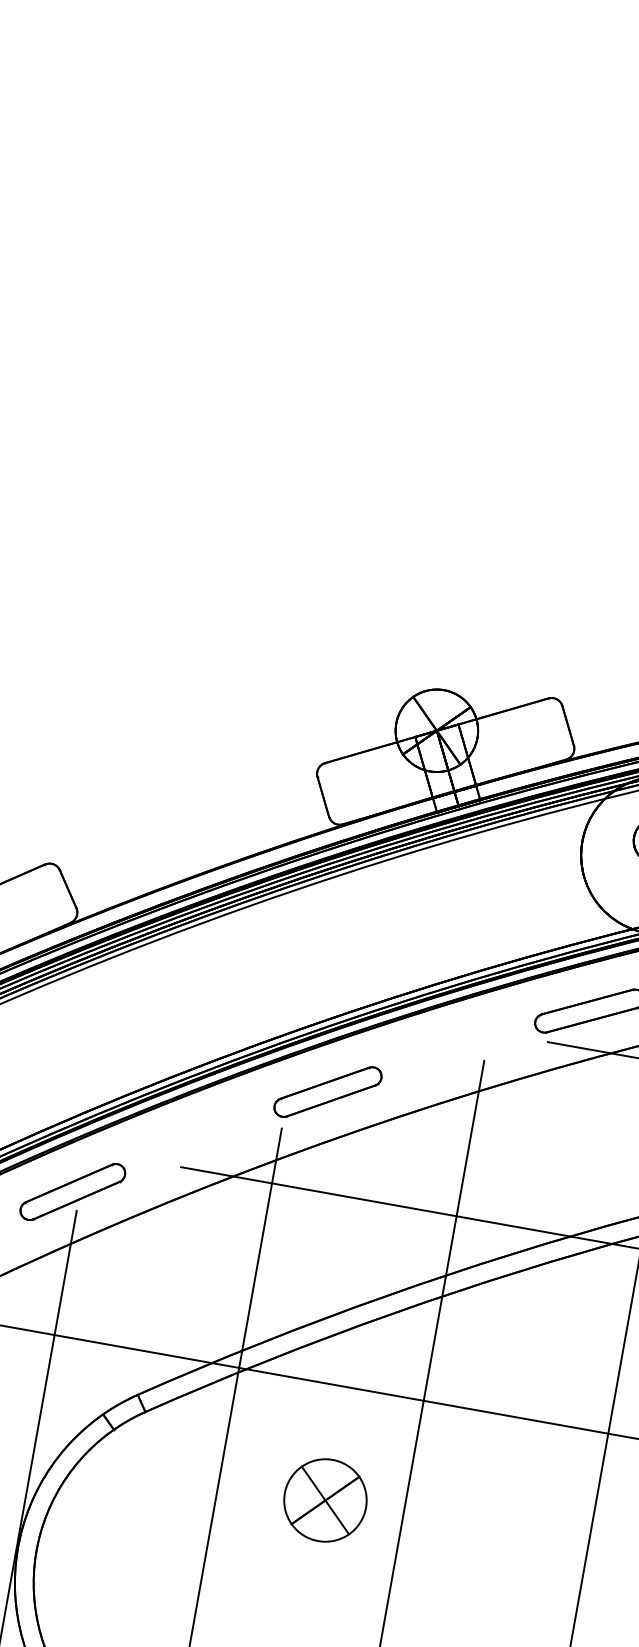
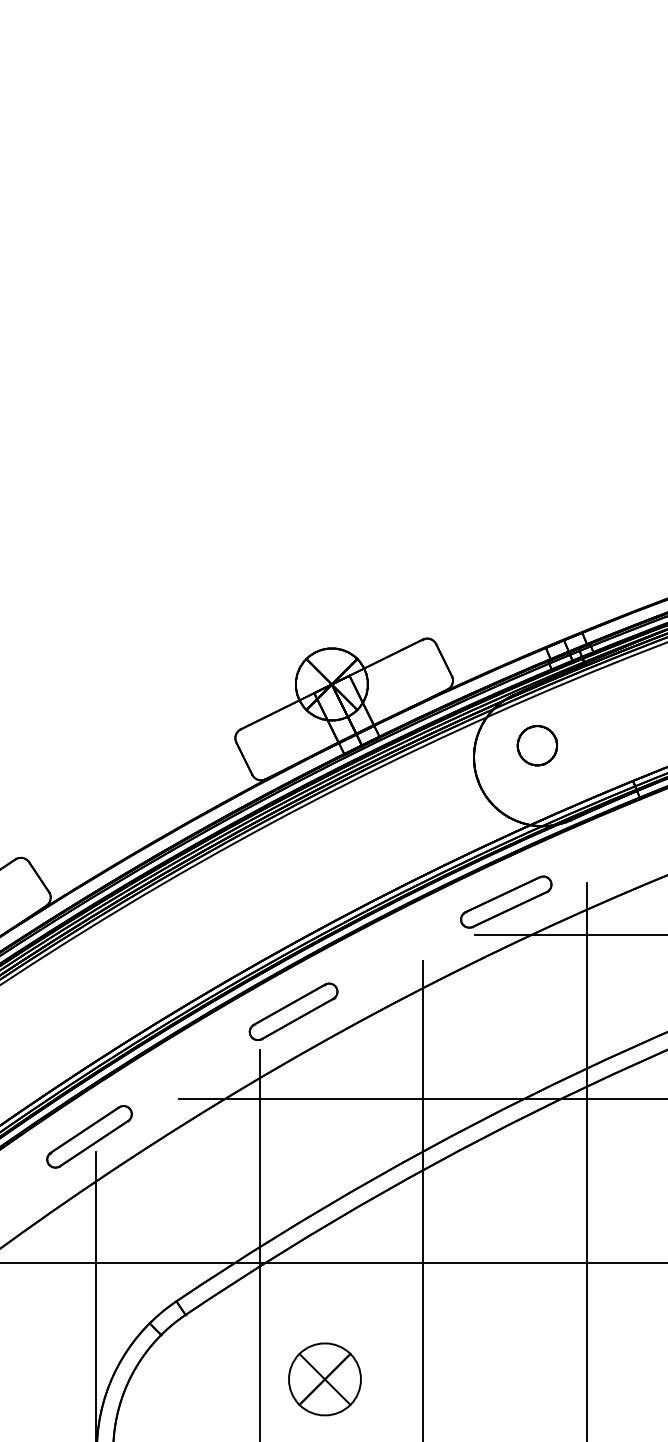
part: (324, 1500) -> (324, 1379), moved

